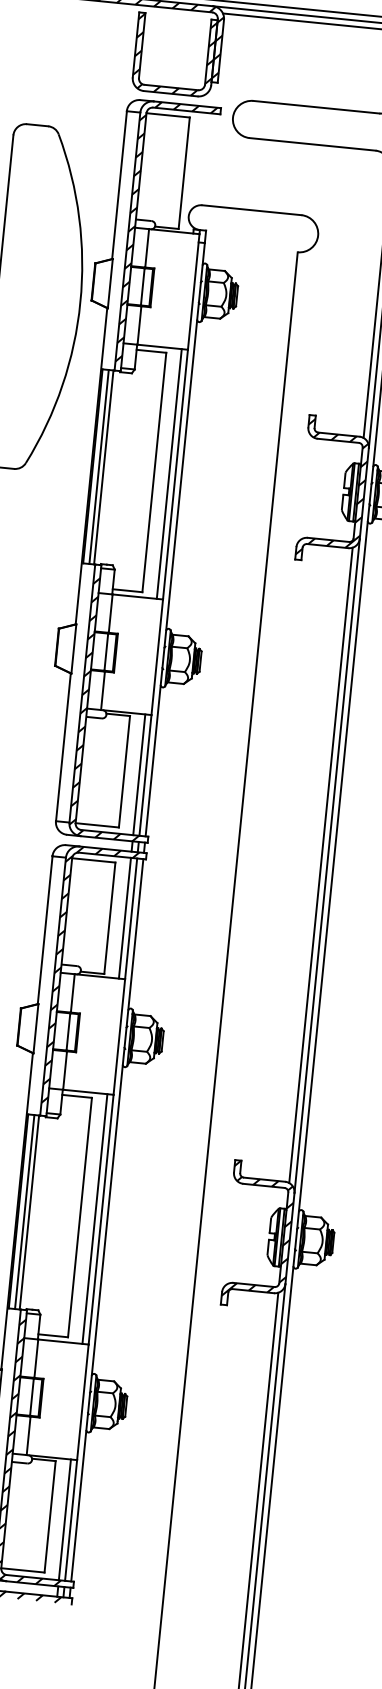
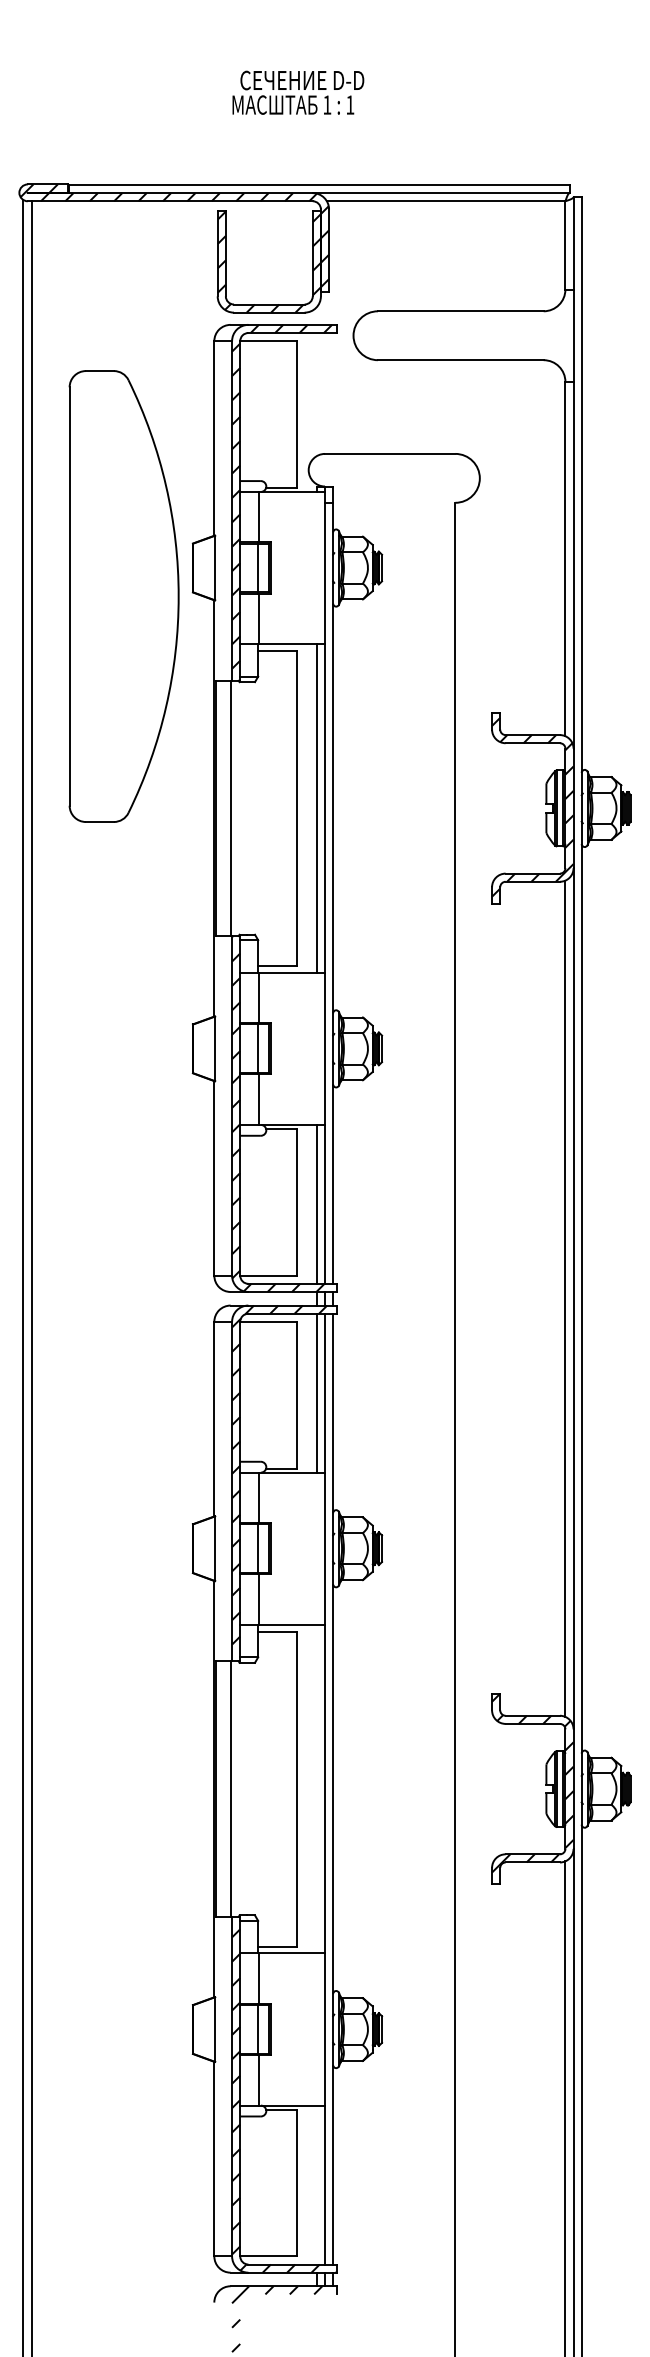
line: (99, 467) -> (224, 808), removed
line: (24, 1211) -> (224, 1788), removed
line: (94, 1218) -> (316, 1788), removed
line: (64, 1519) -> (316, 2184), removed

